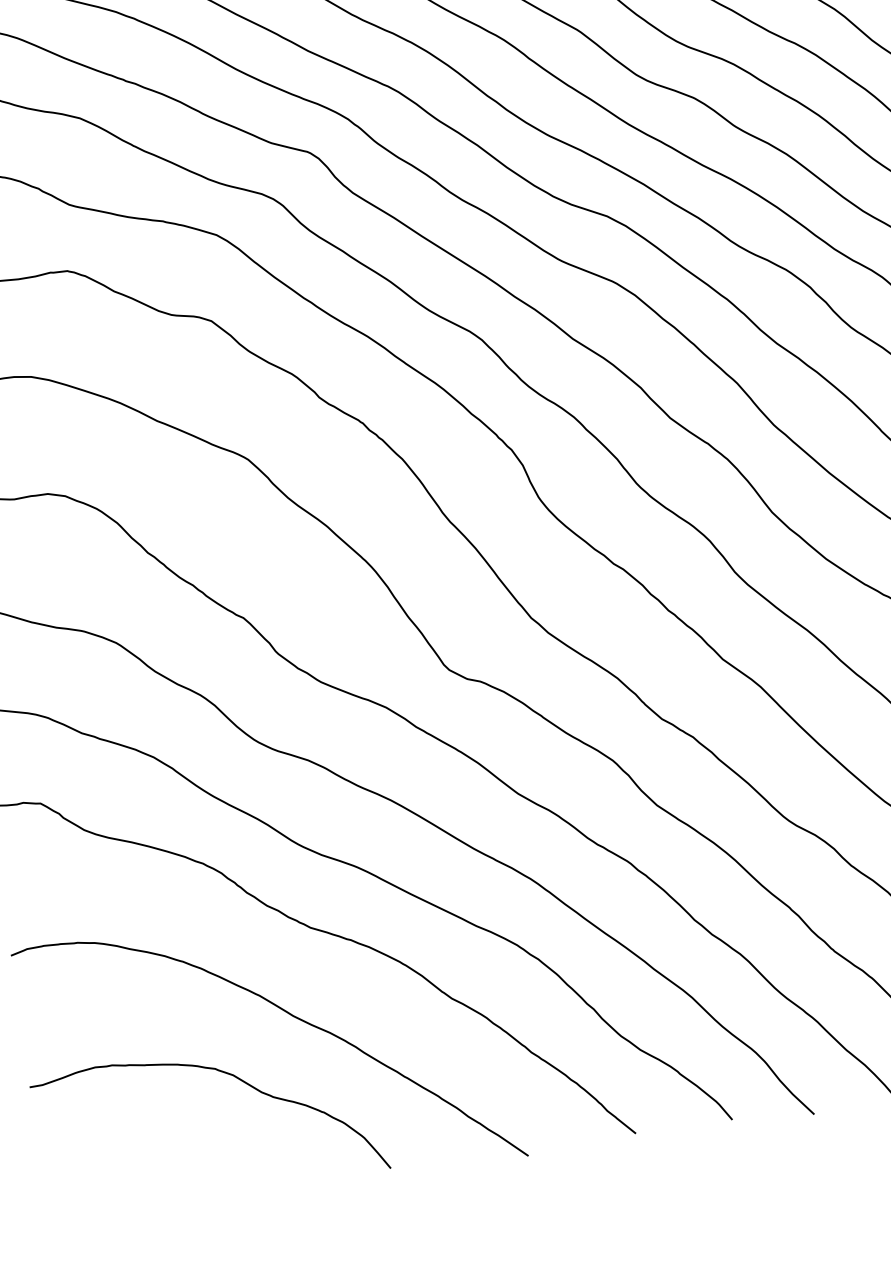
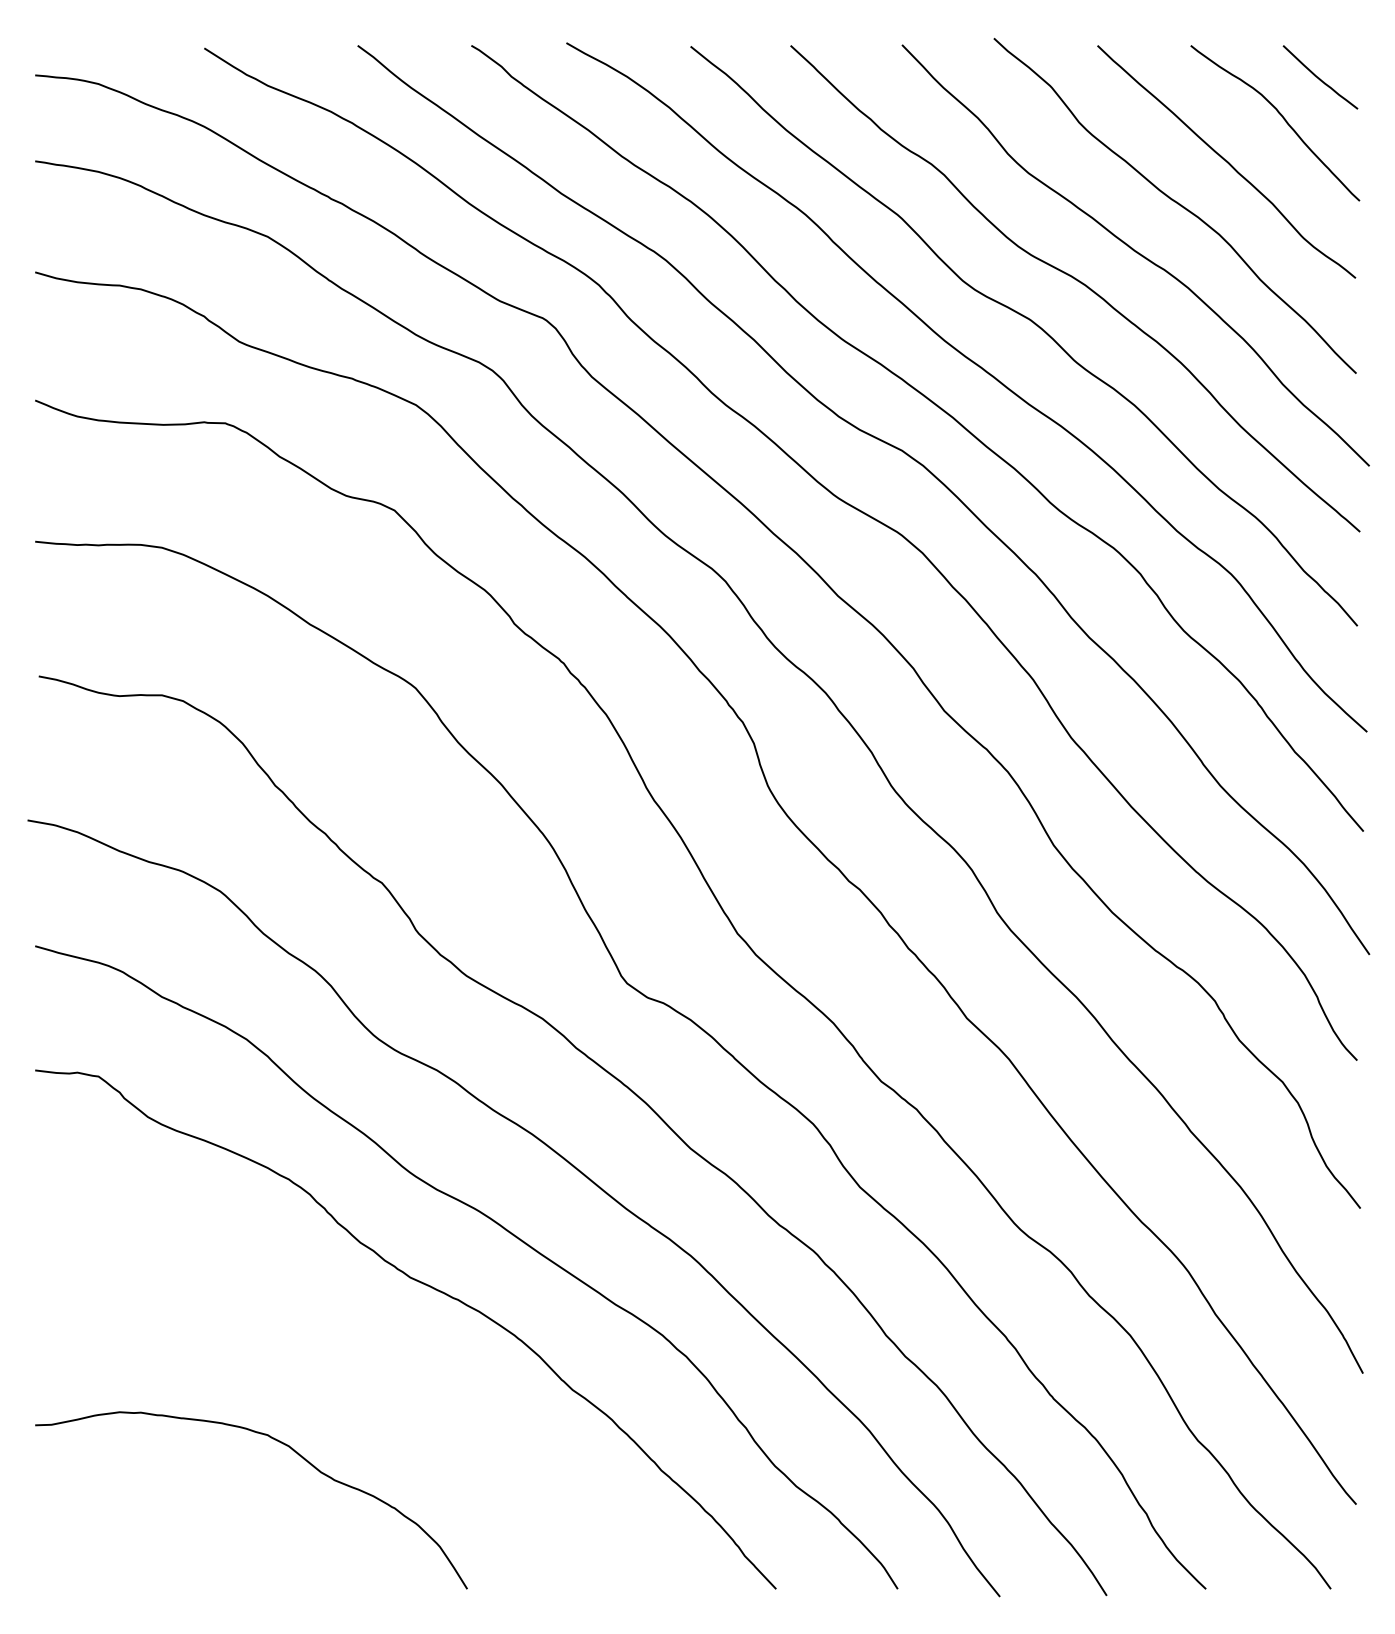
curve: (291, 1016) -> (371, 1383), removed

